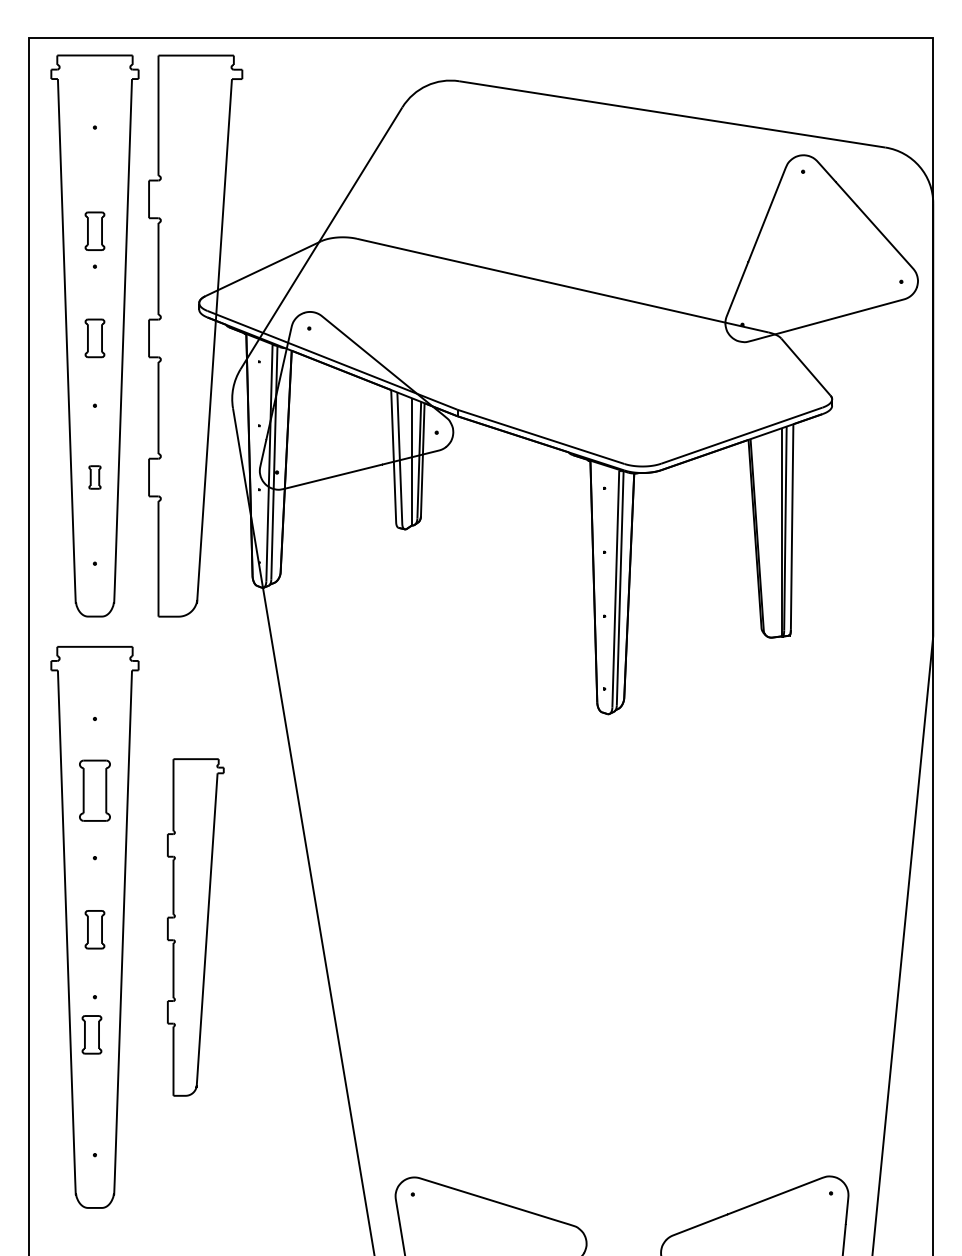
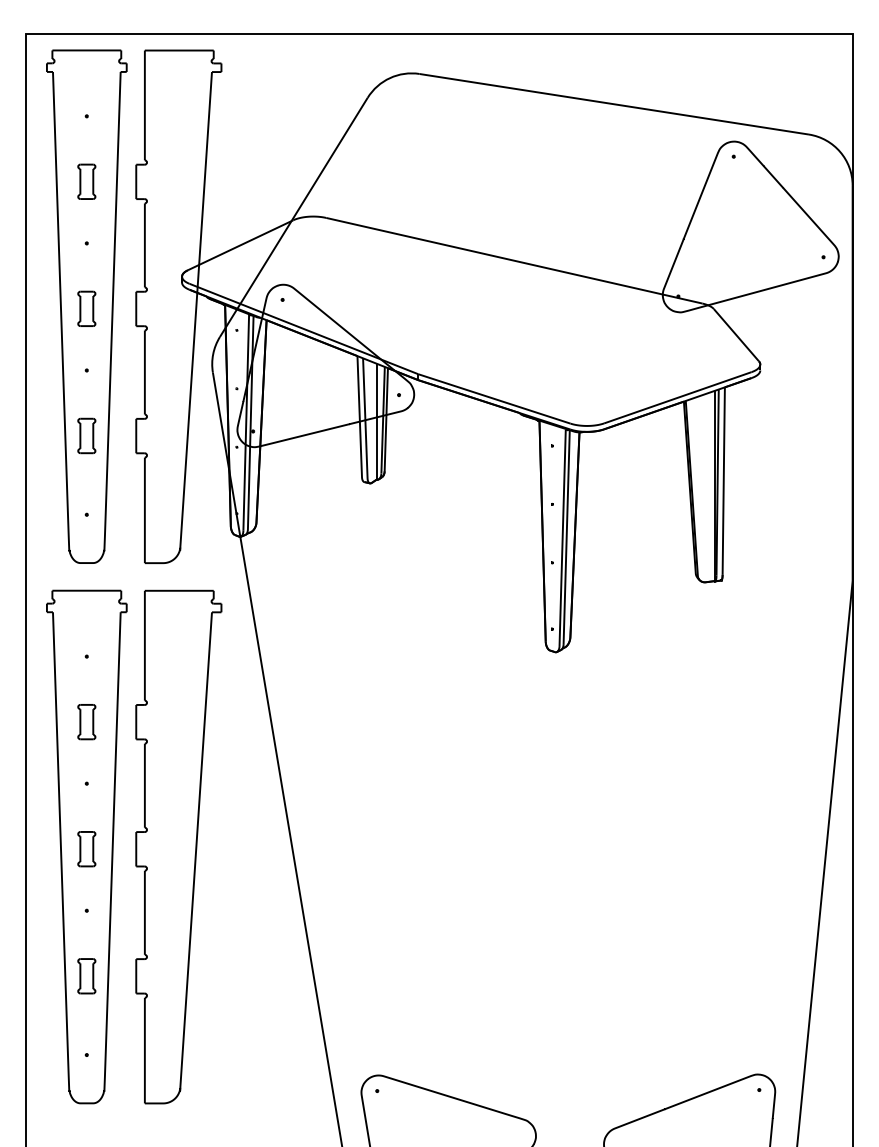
part: (94, 230) -> (86, 181), moved
part: (94, 477) -> (86, 436), size x1.67
part: (94, 790) -> (86, 721), size x0.62
part: (195, 927) -> (178, 847), size x1.67
part: (91, 1034) -> (86, 975), moved

